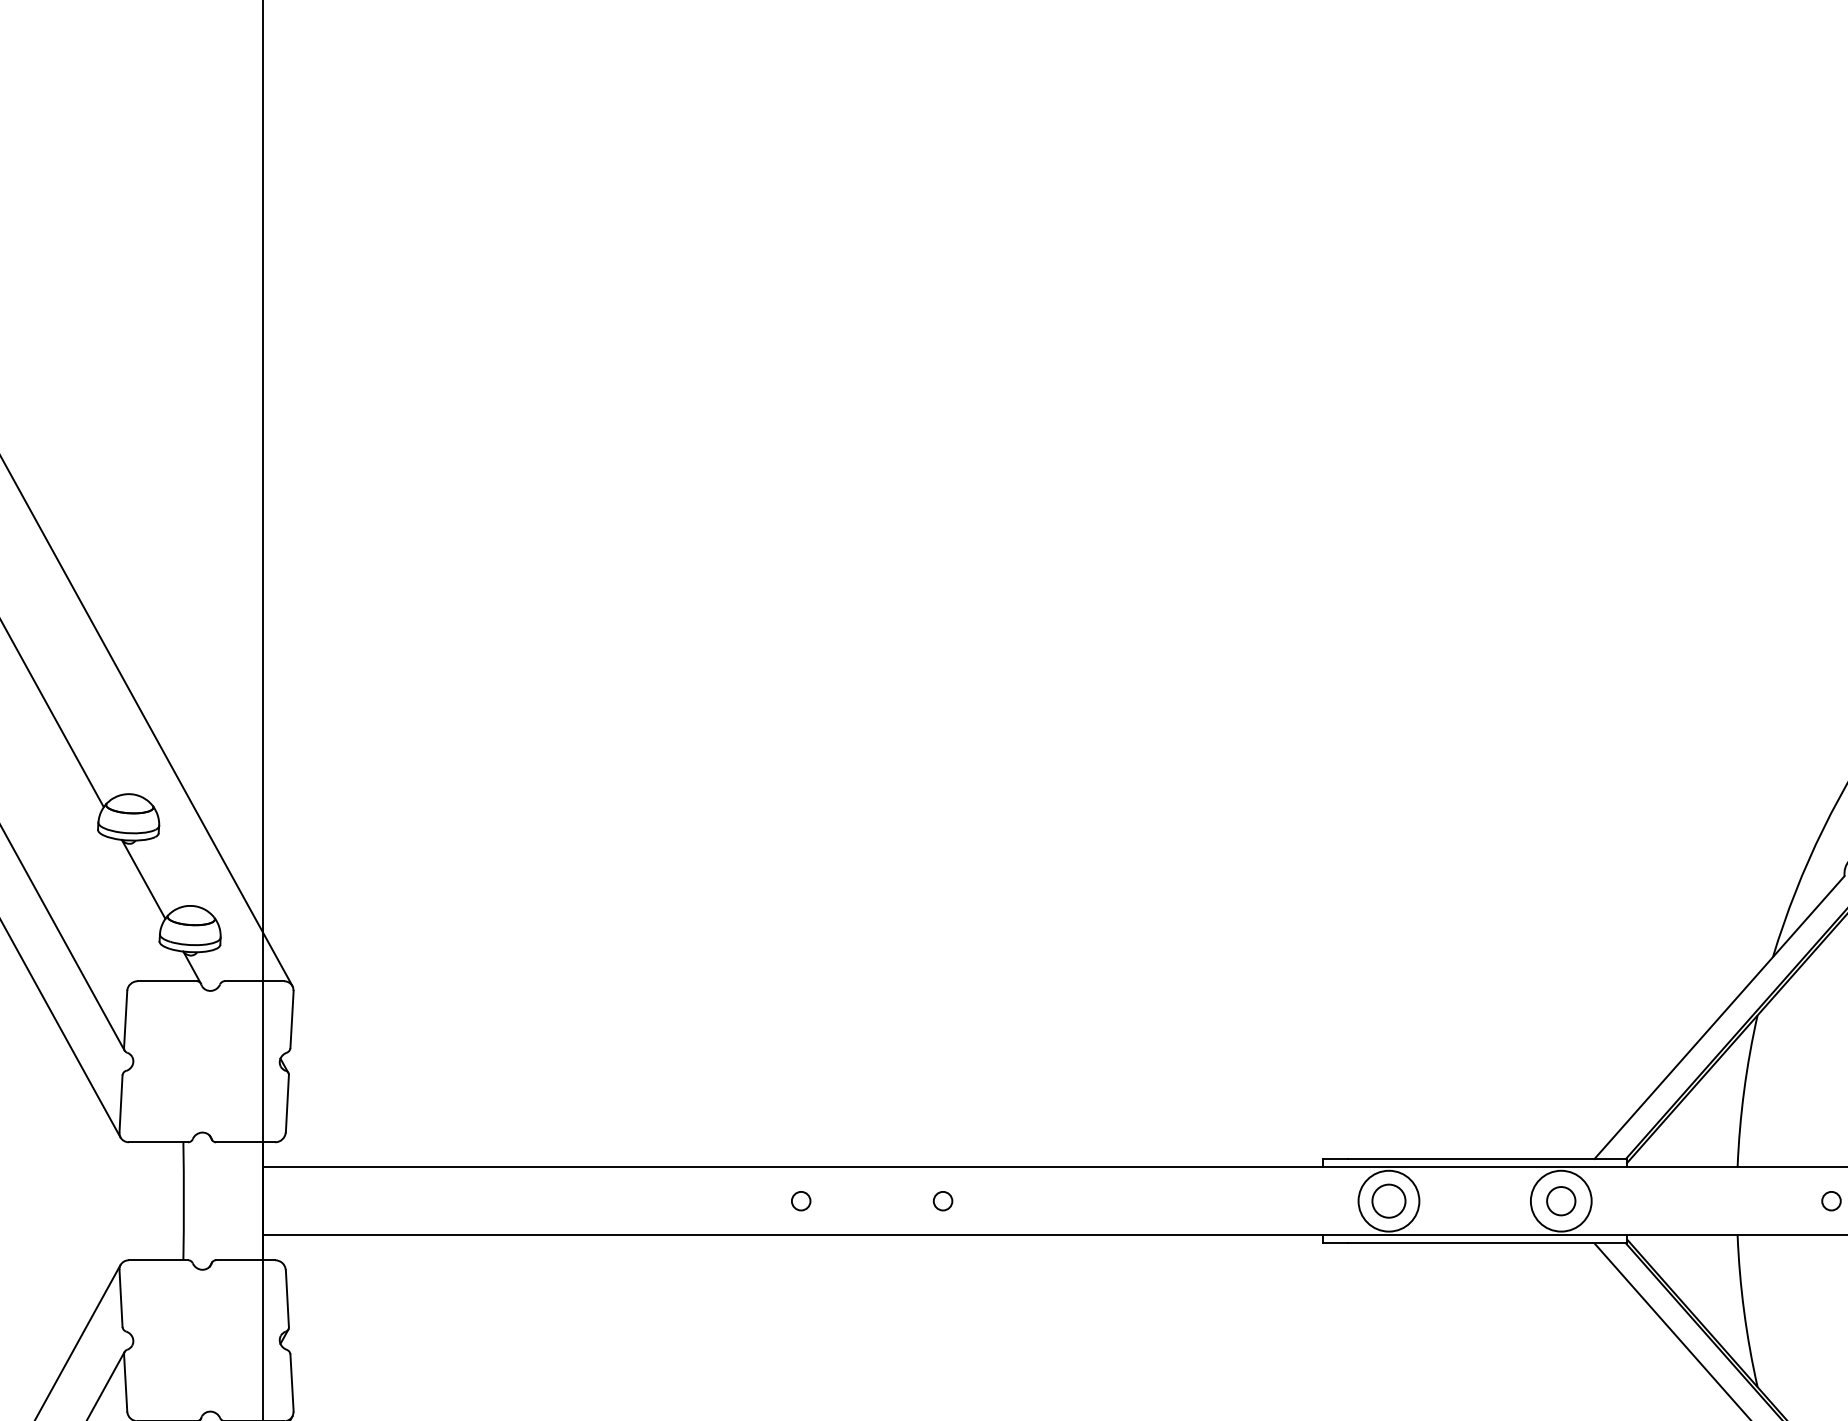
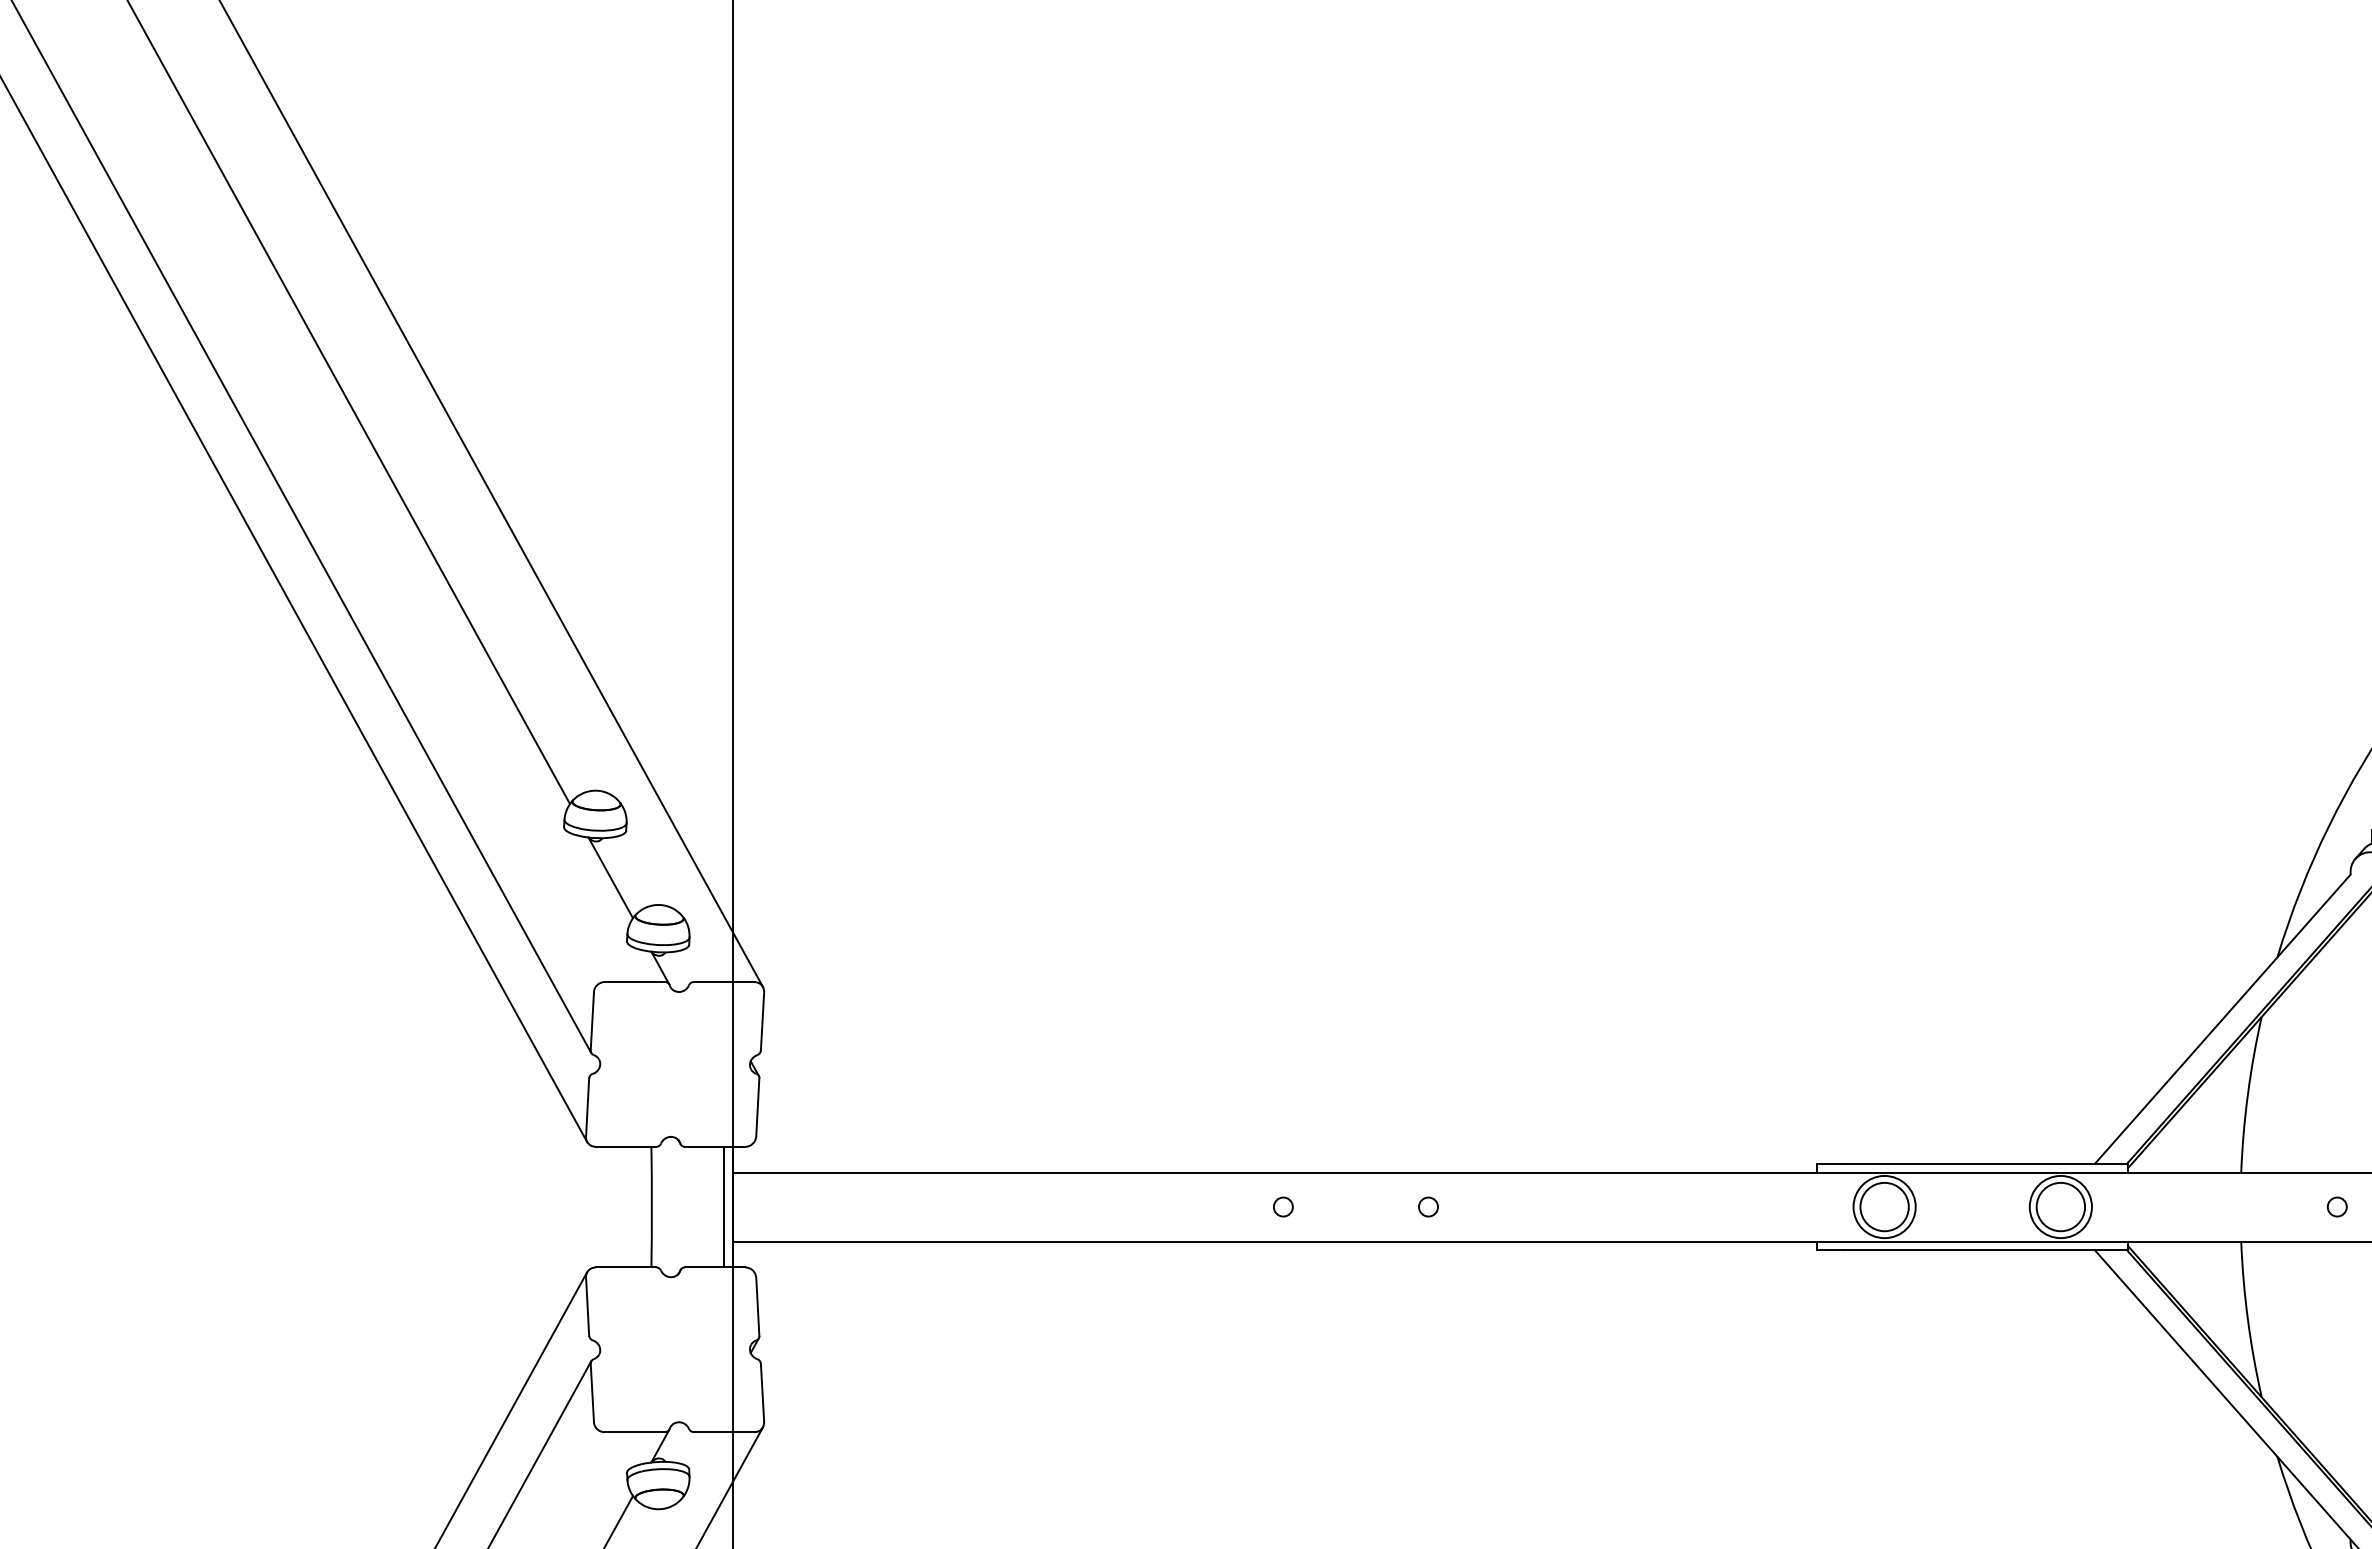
line: (254, 1200) -> (724, 1206), added
circle: (1388, 1200) -> (1884, 1206), size x1.43
circle: (1560, 1200) -> (2060, 1206), size x1.67

